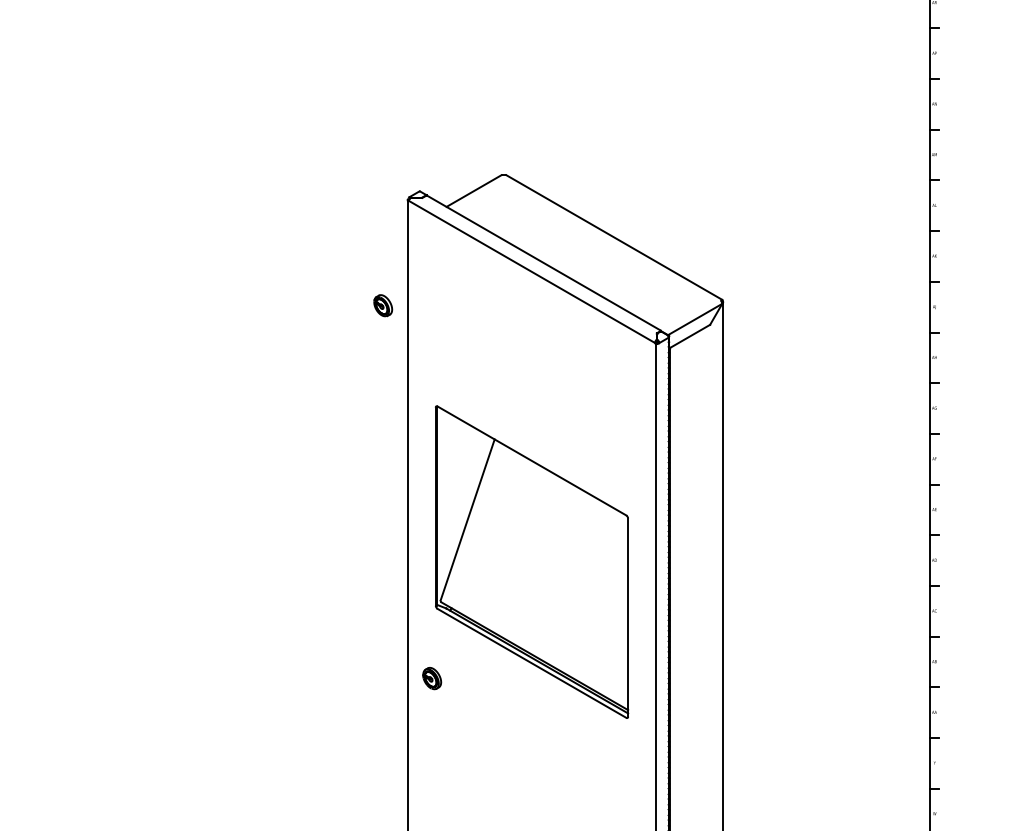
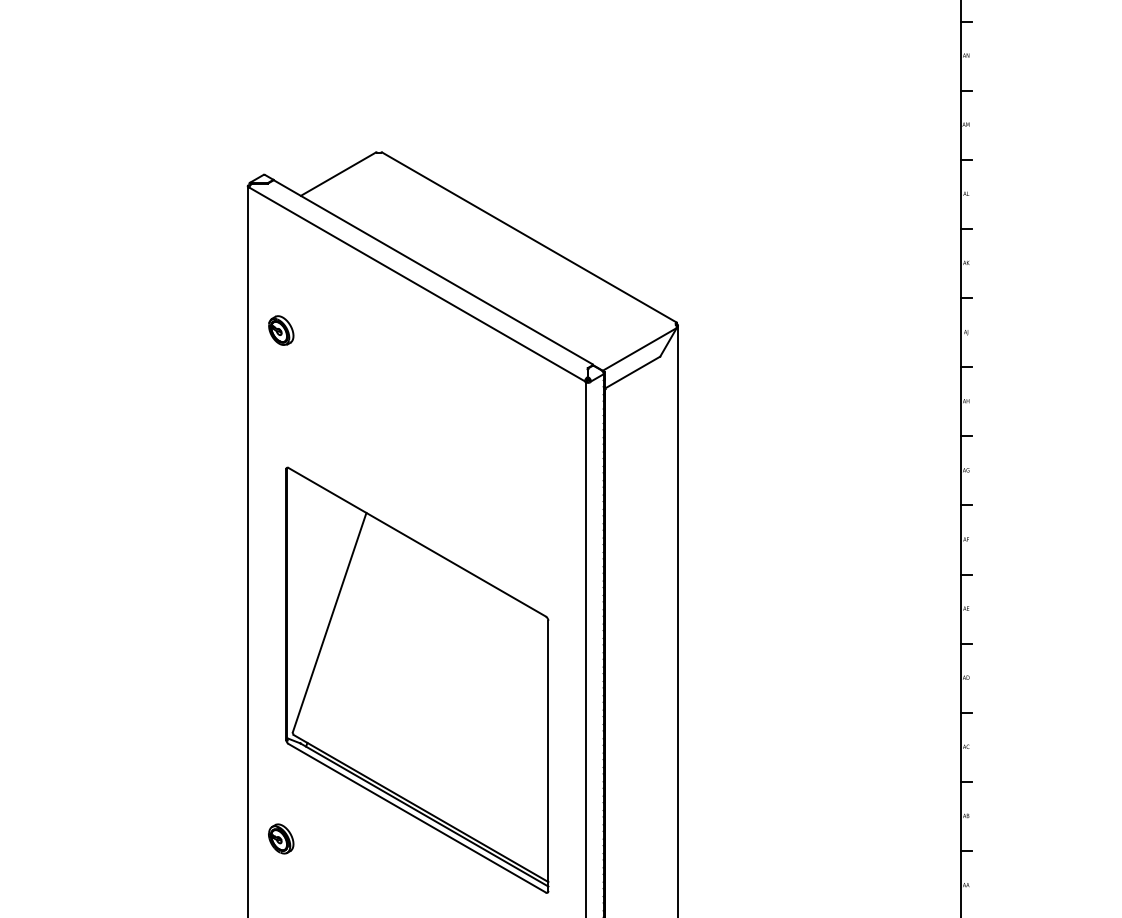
part: (383, 305) -> (281, 330), moved

